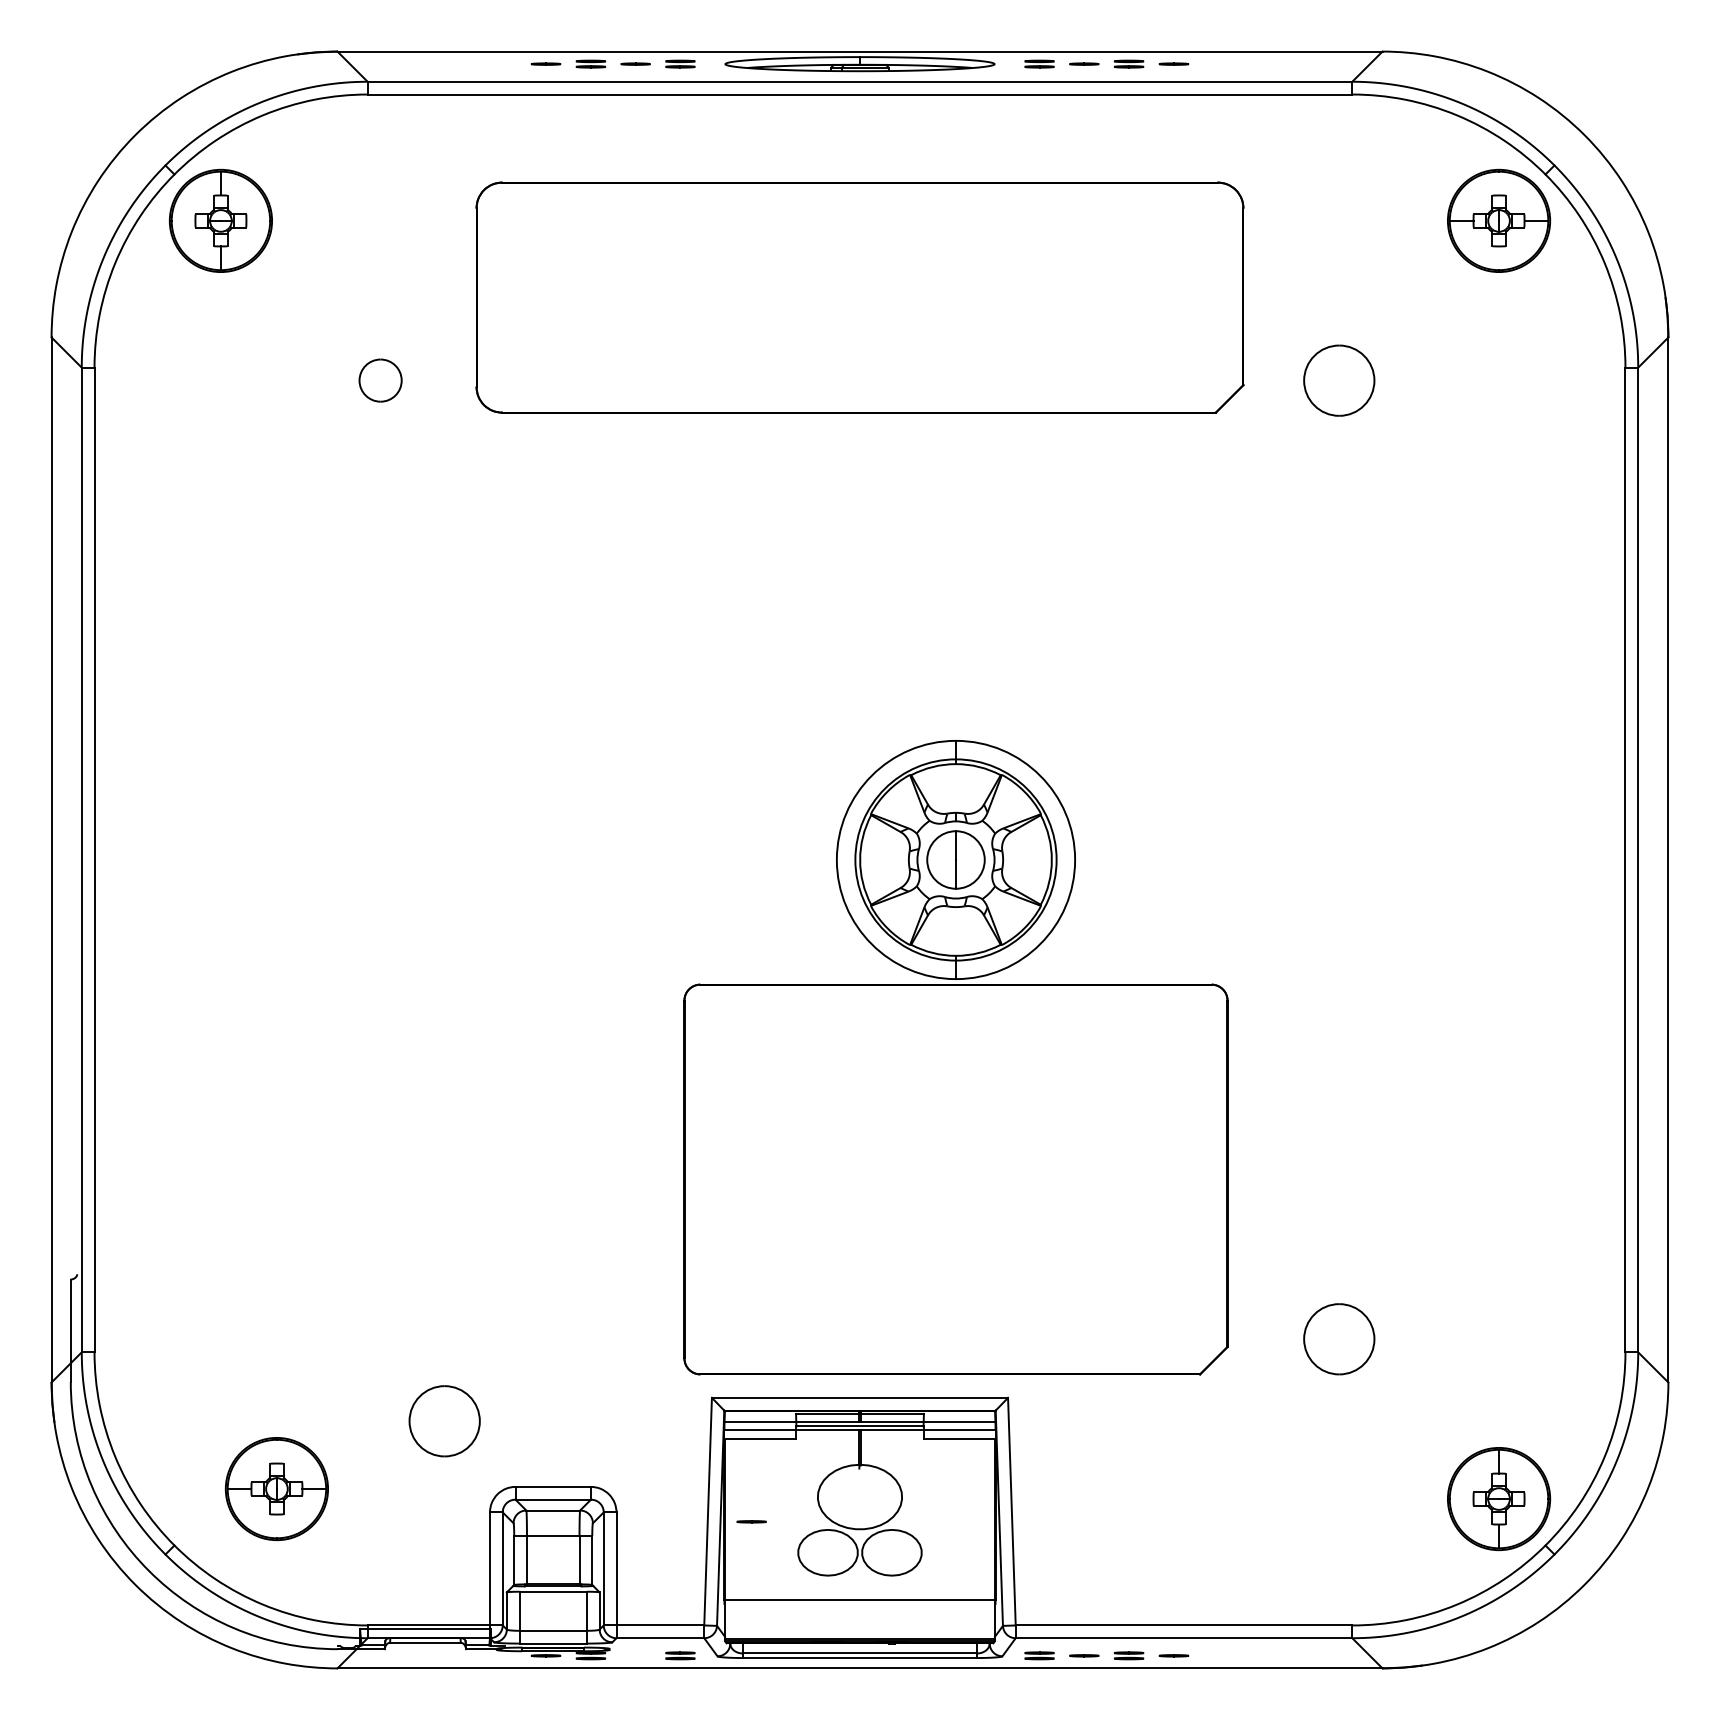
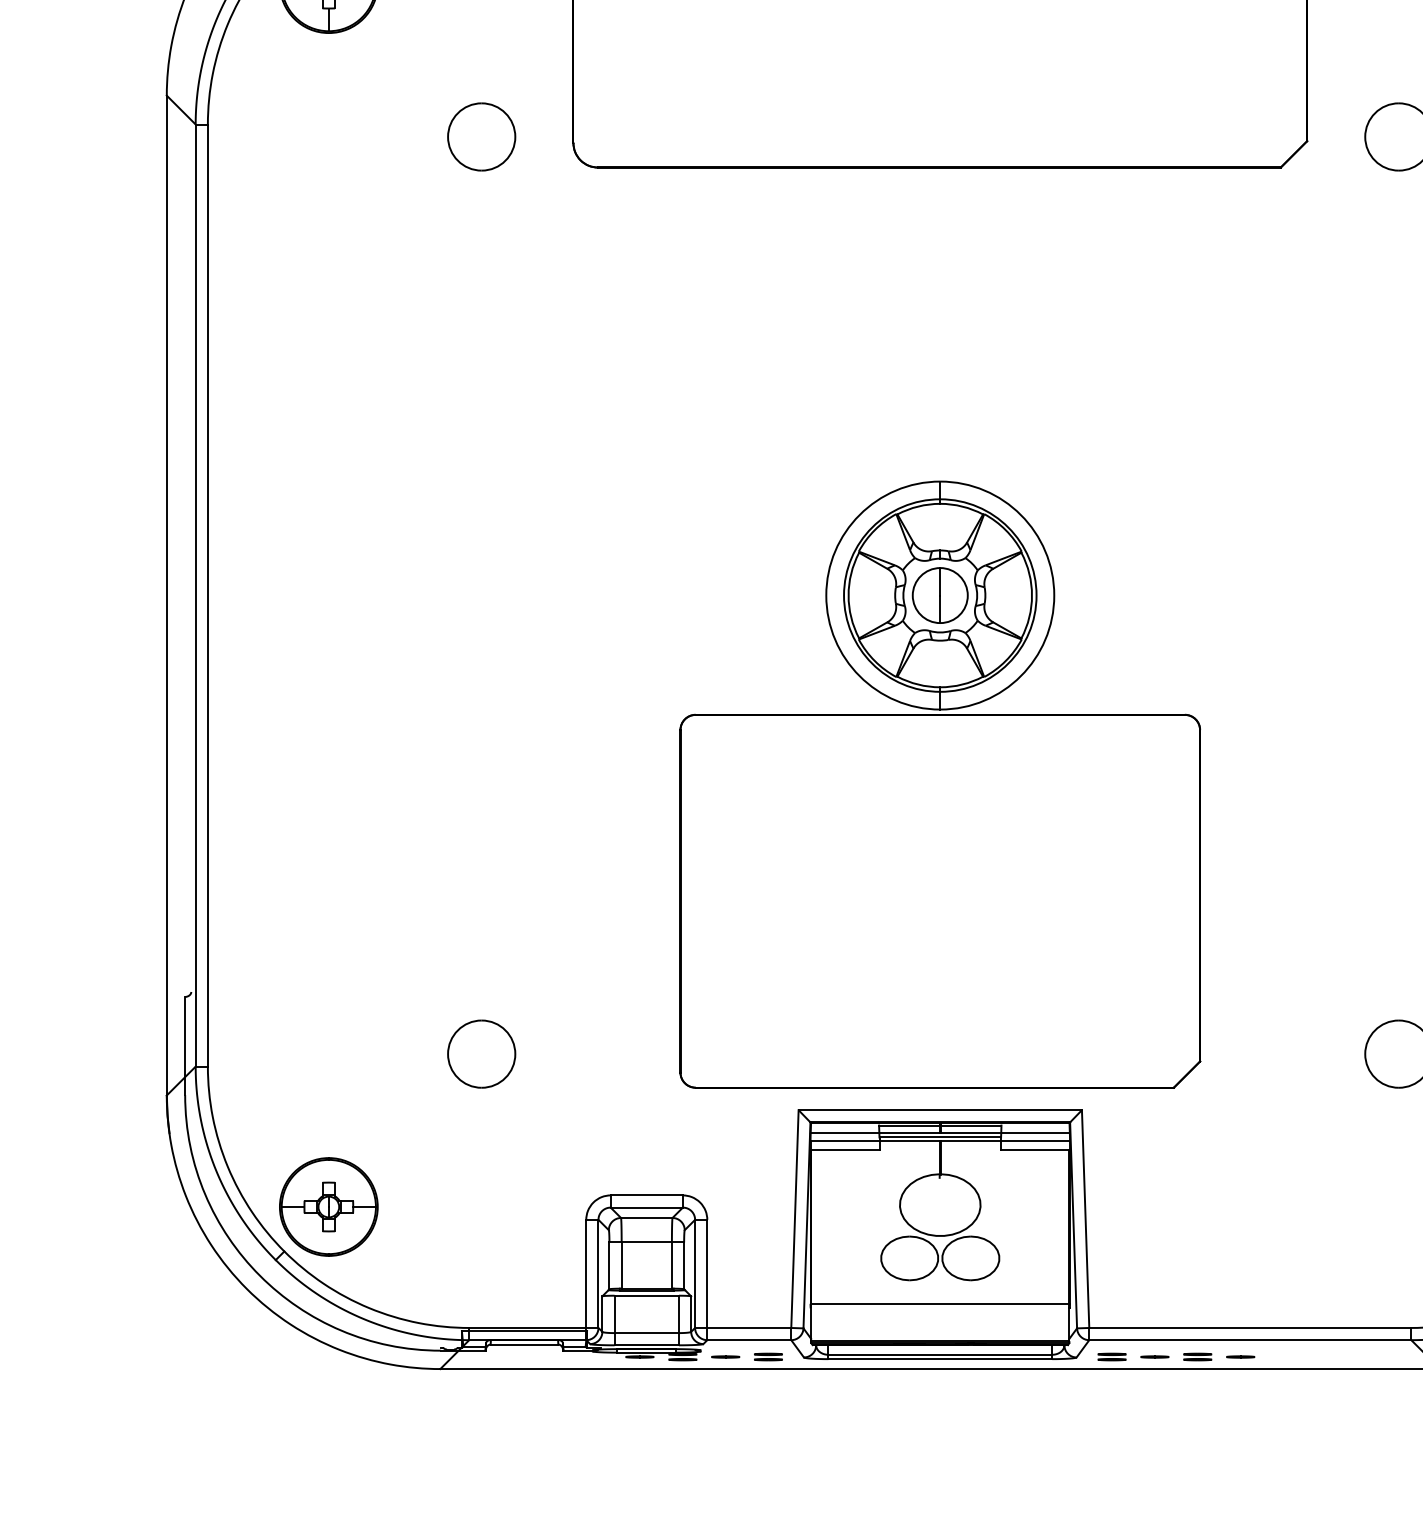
part: (380, 380) -> (481, 136), size x1.67
part: (955, 1057) -> (939, 784), moved
part: (444, 1421) -> (481, 1054), moved
part: (276, 1489) -> (328, 1207), moved
line: (751, 1521) -> (725, 1356), moved

